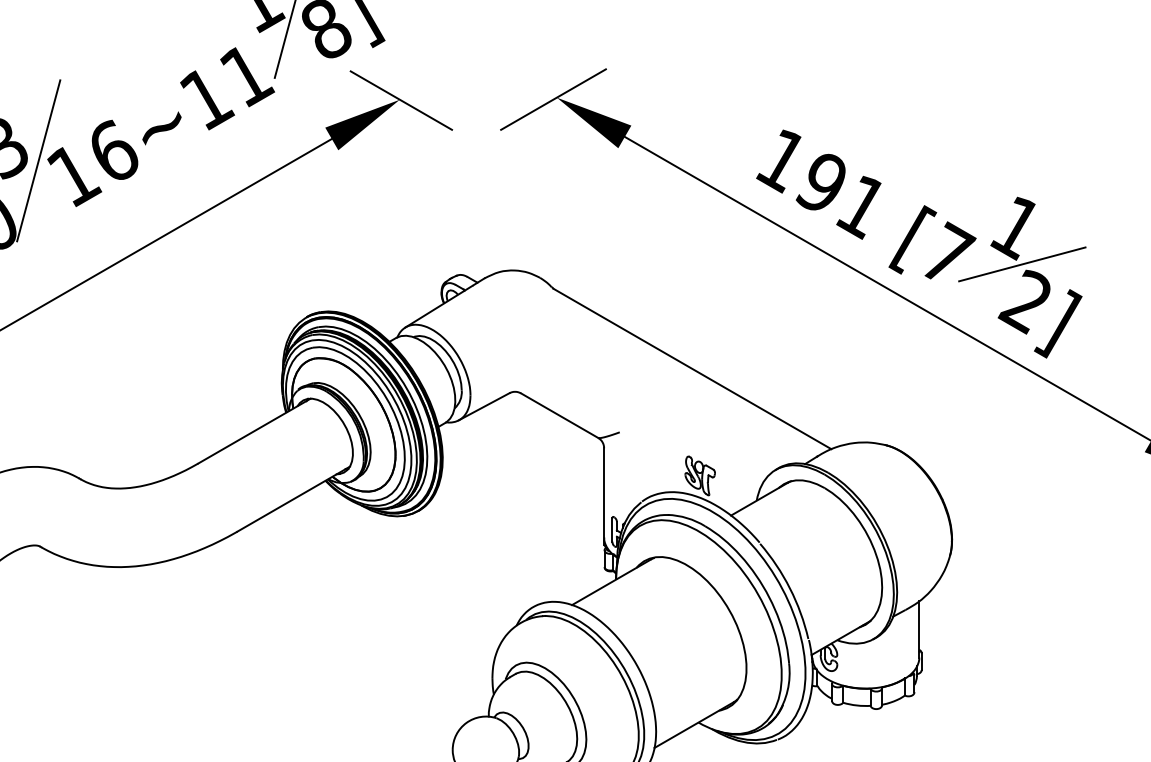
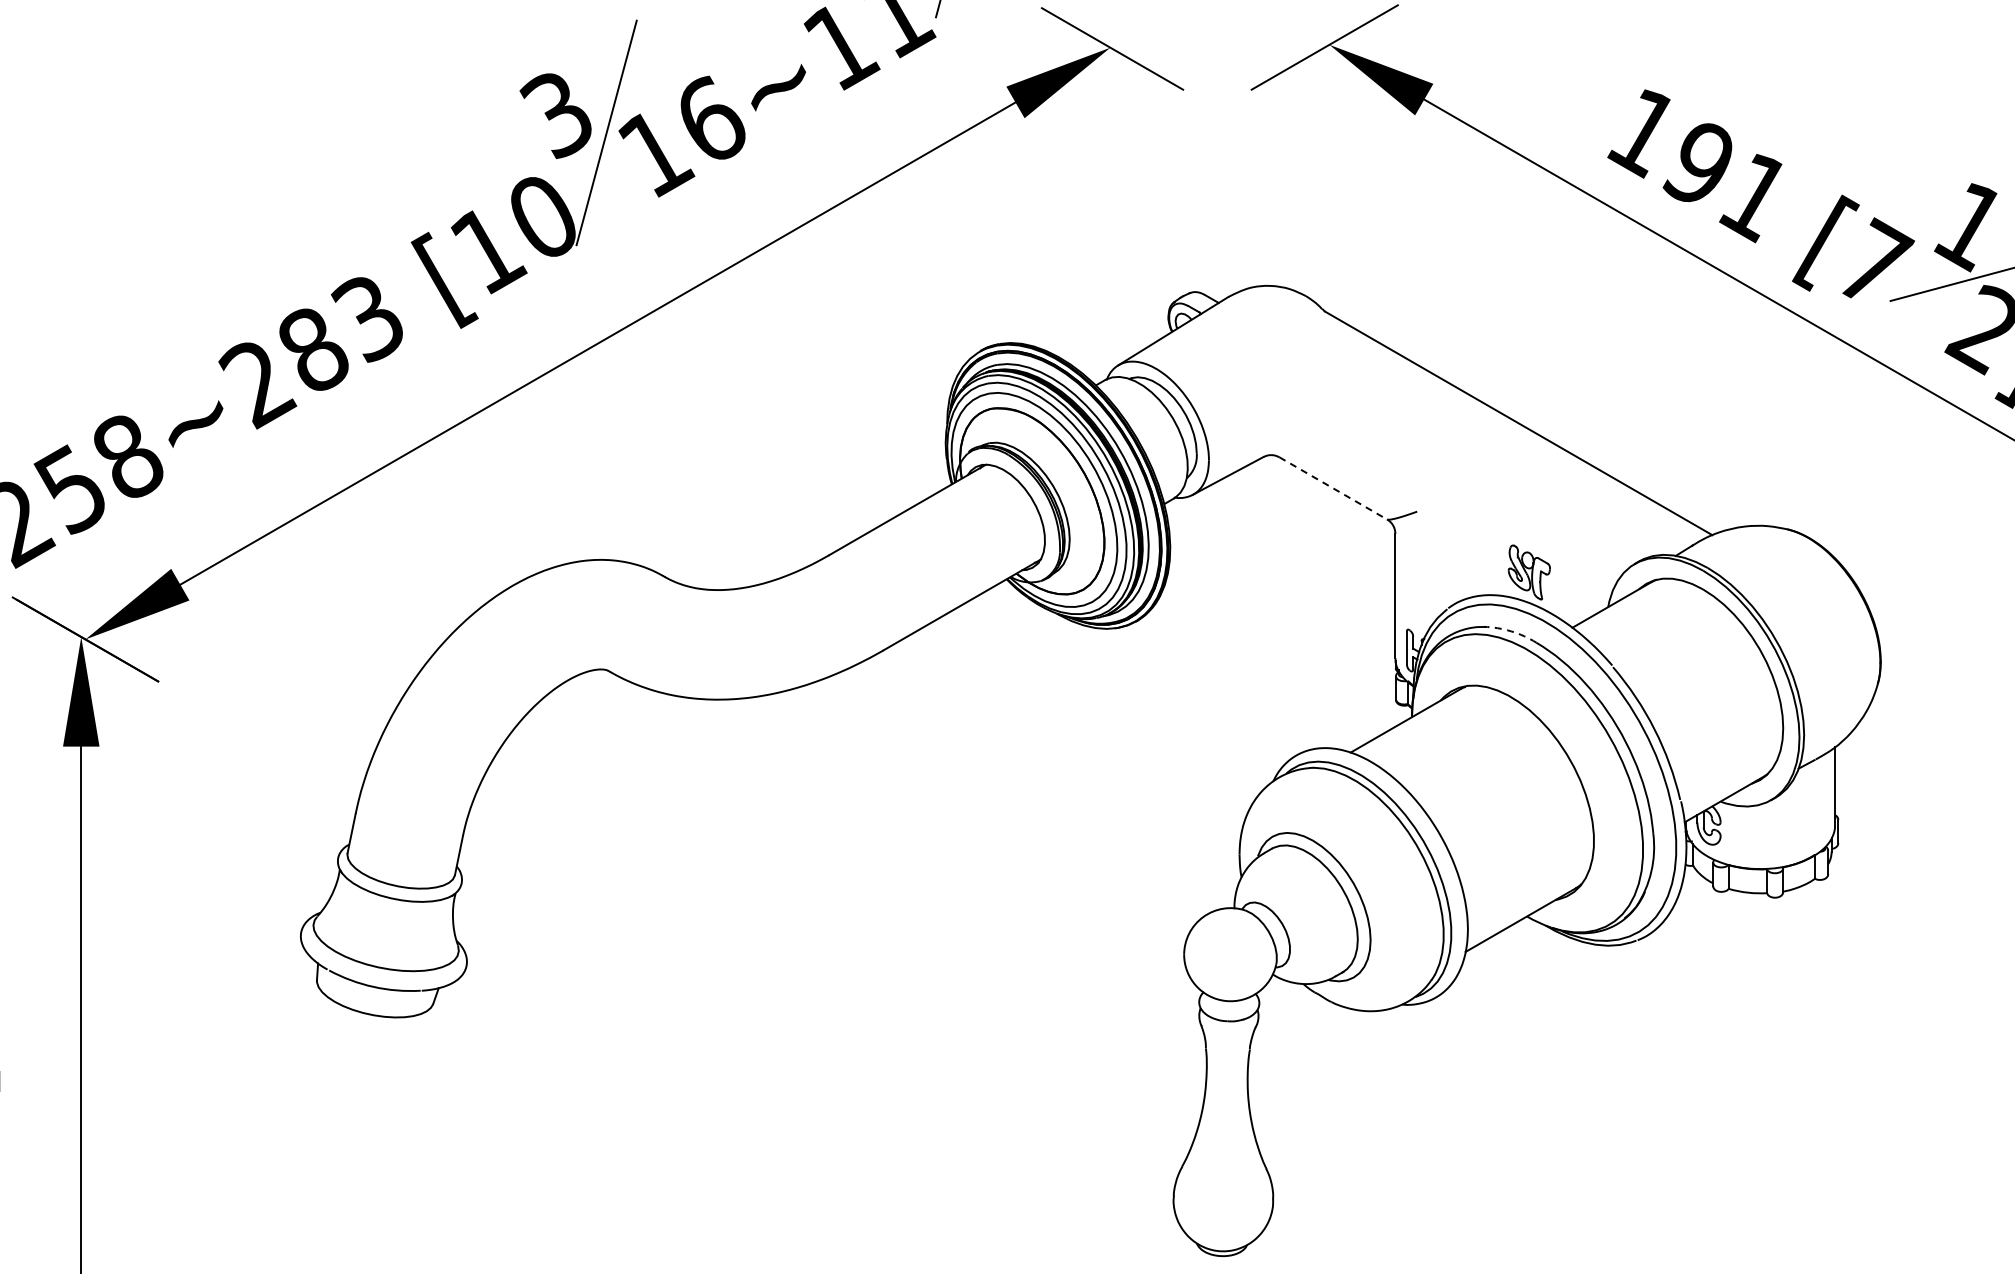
line: (559, 415) -> (1333, 488), solid -> dashed
arc: (687, 518) -> (1511, 631), solid -> dashed

